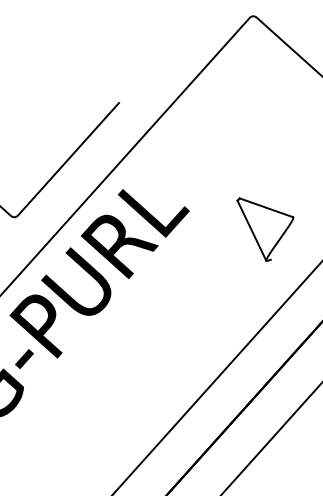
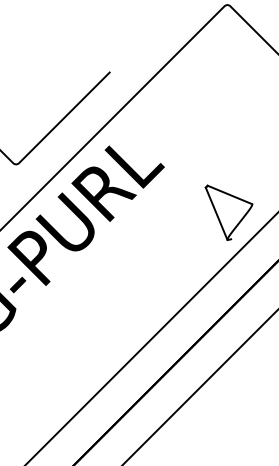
part: (265, 228) -> (228, 212), moved

